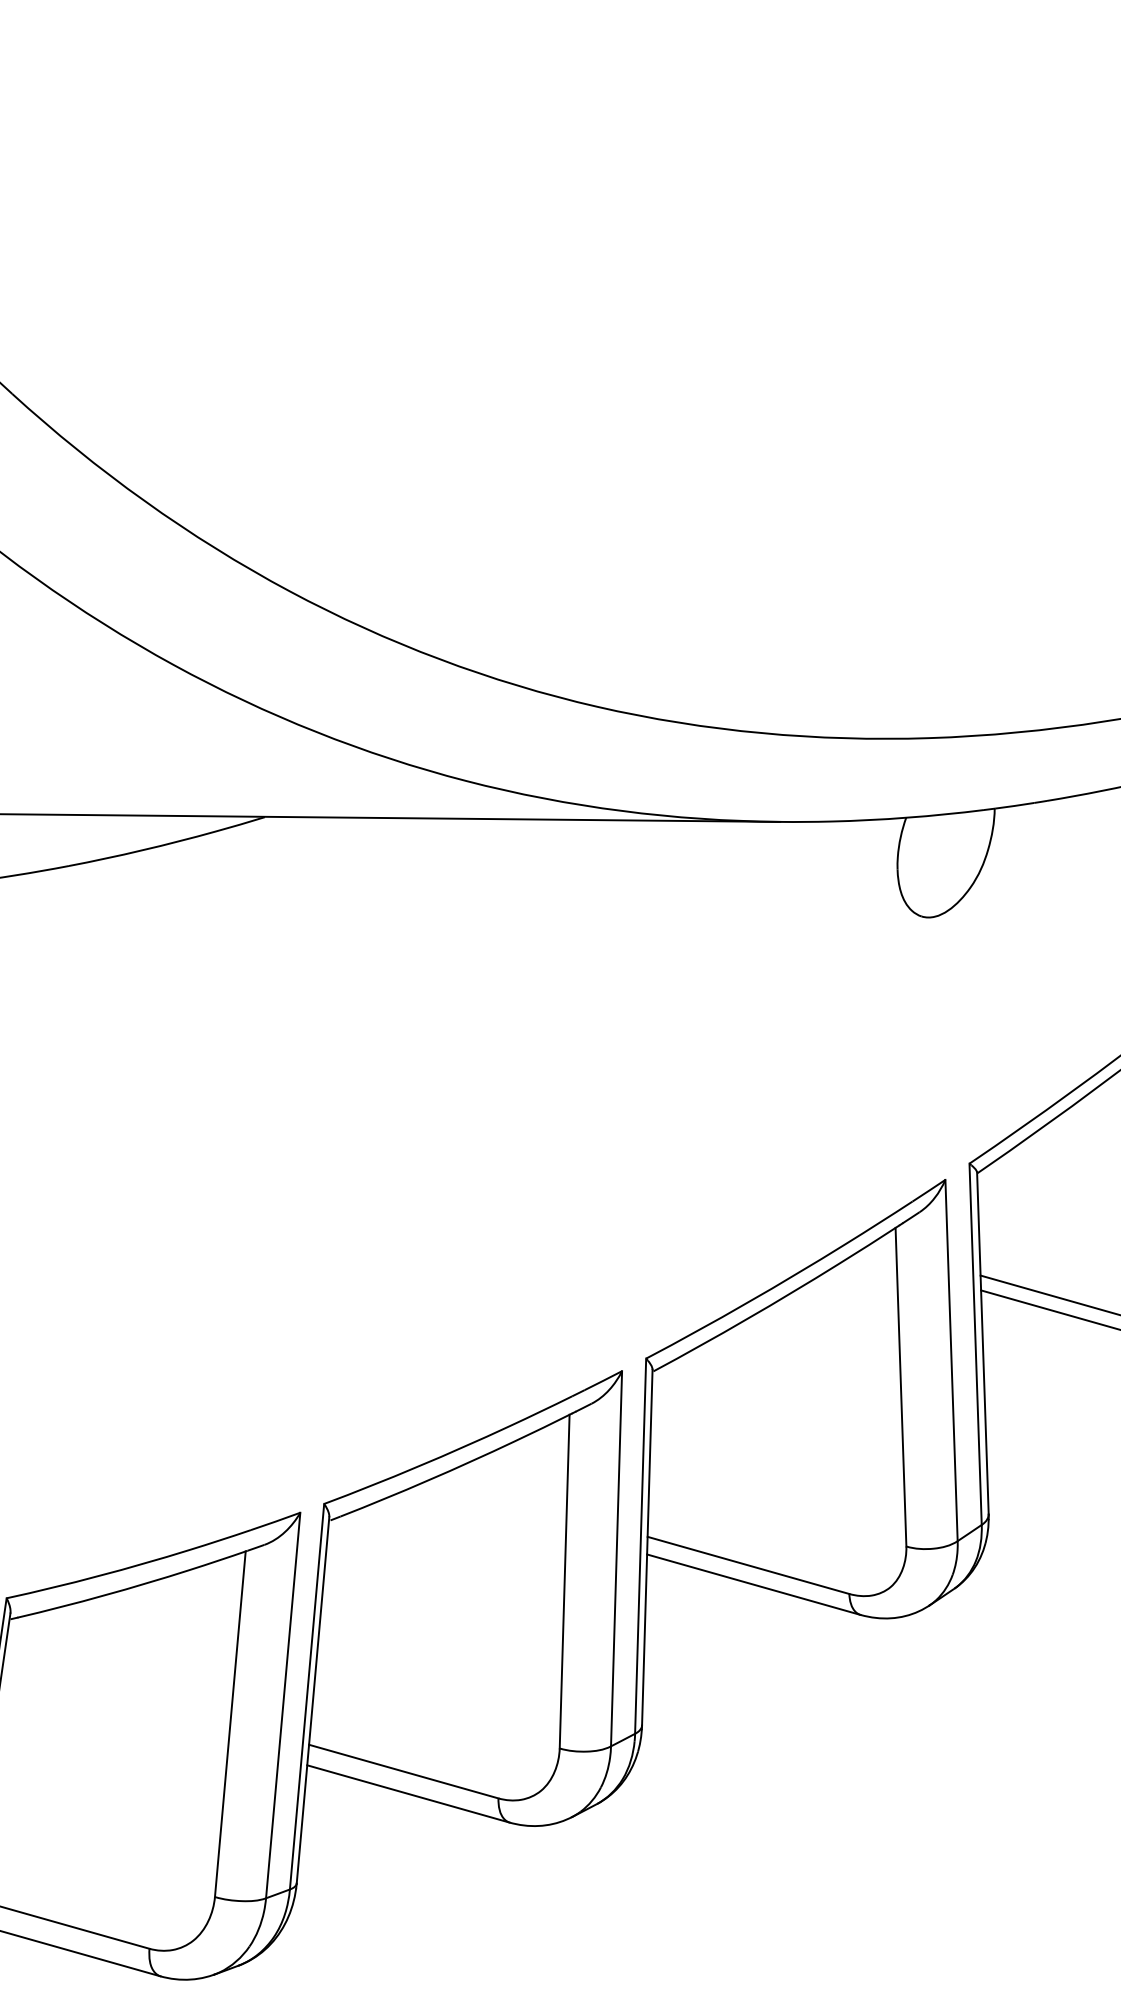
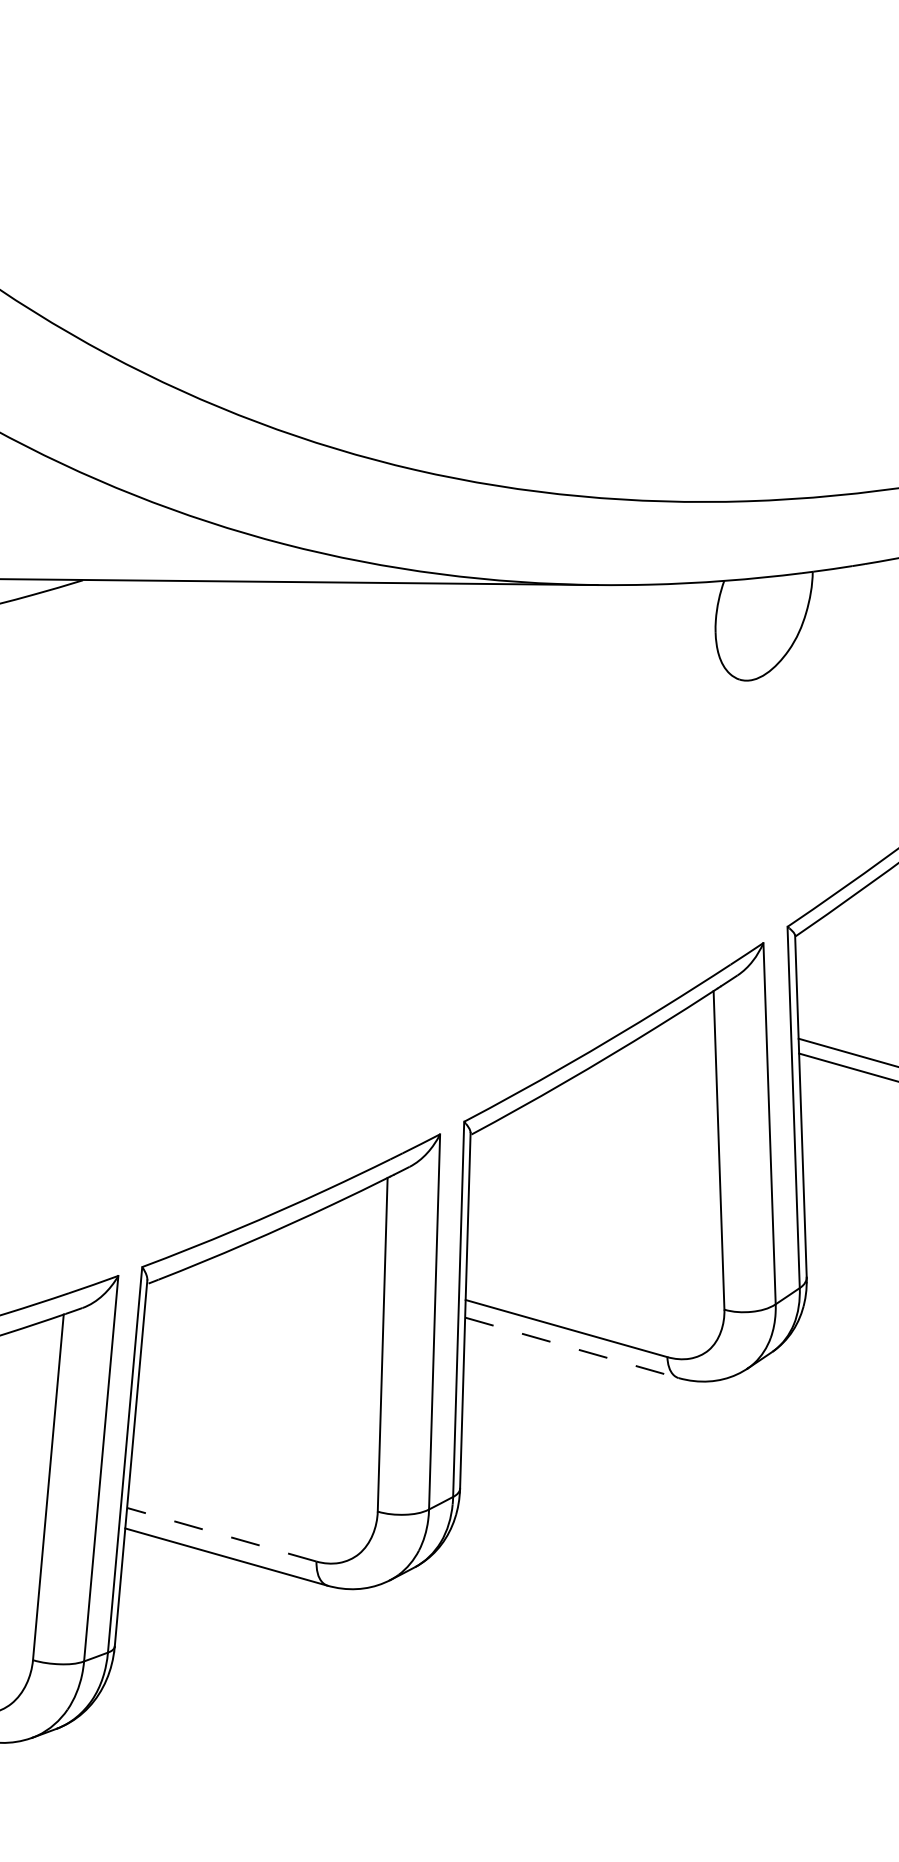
line: (753, 1584) -> (571, 1347), solid -> dashed
line: (403, 1771) -> (221, 1534), solid -> dashed

